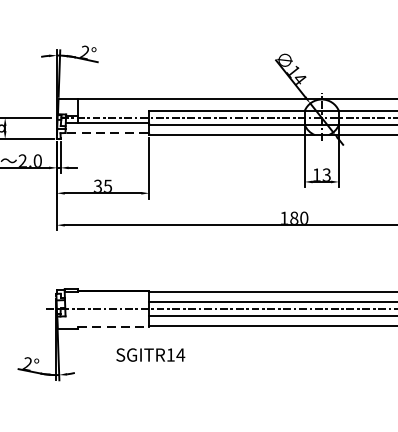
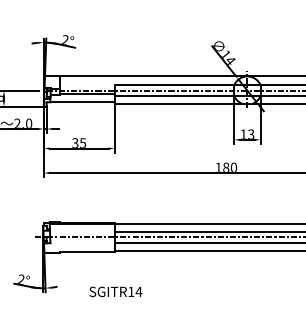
line: (107, 133) -> (82, 102), dashed -> solid
line: (113, 327) -> (87, 251), dashed -> solid
text: (150, 354) -> (115, 291), moved

